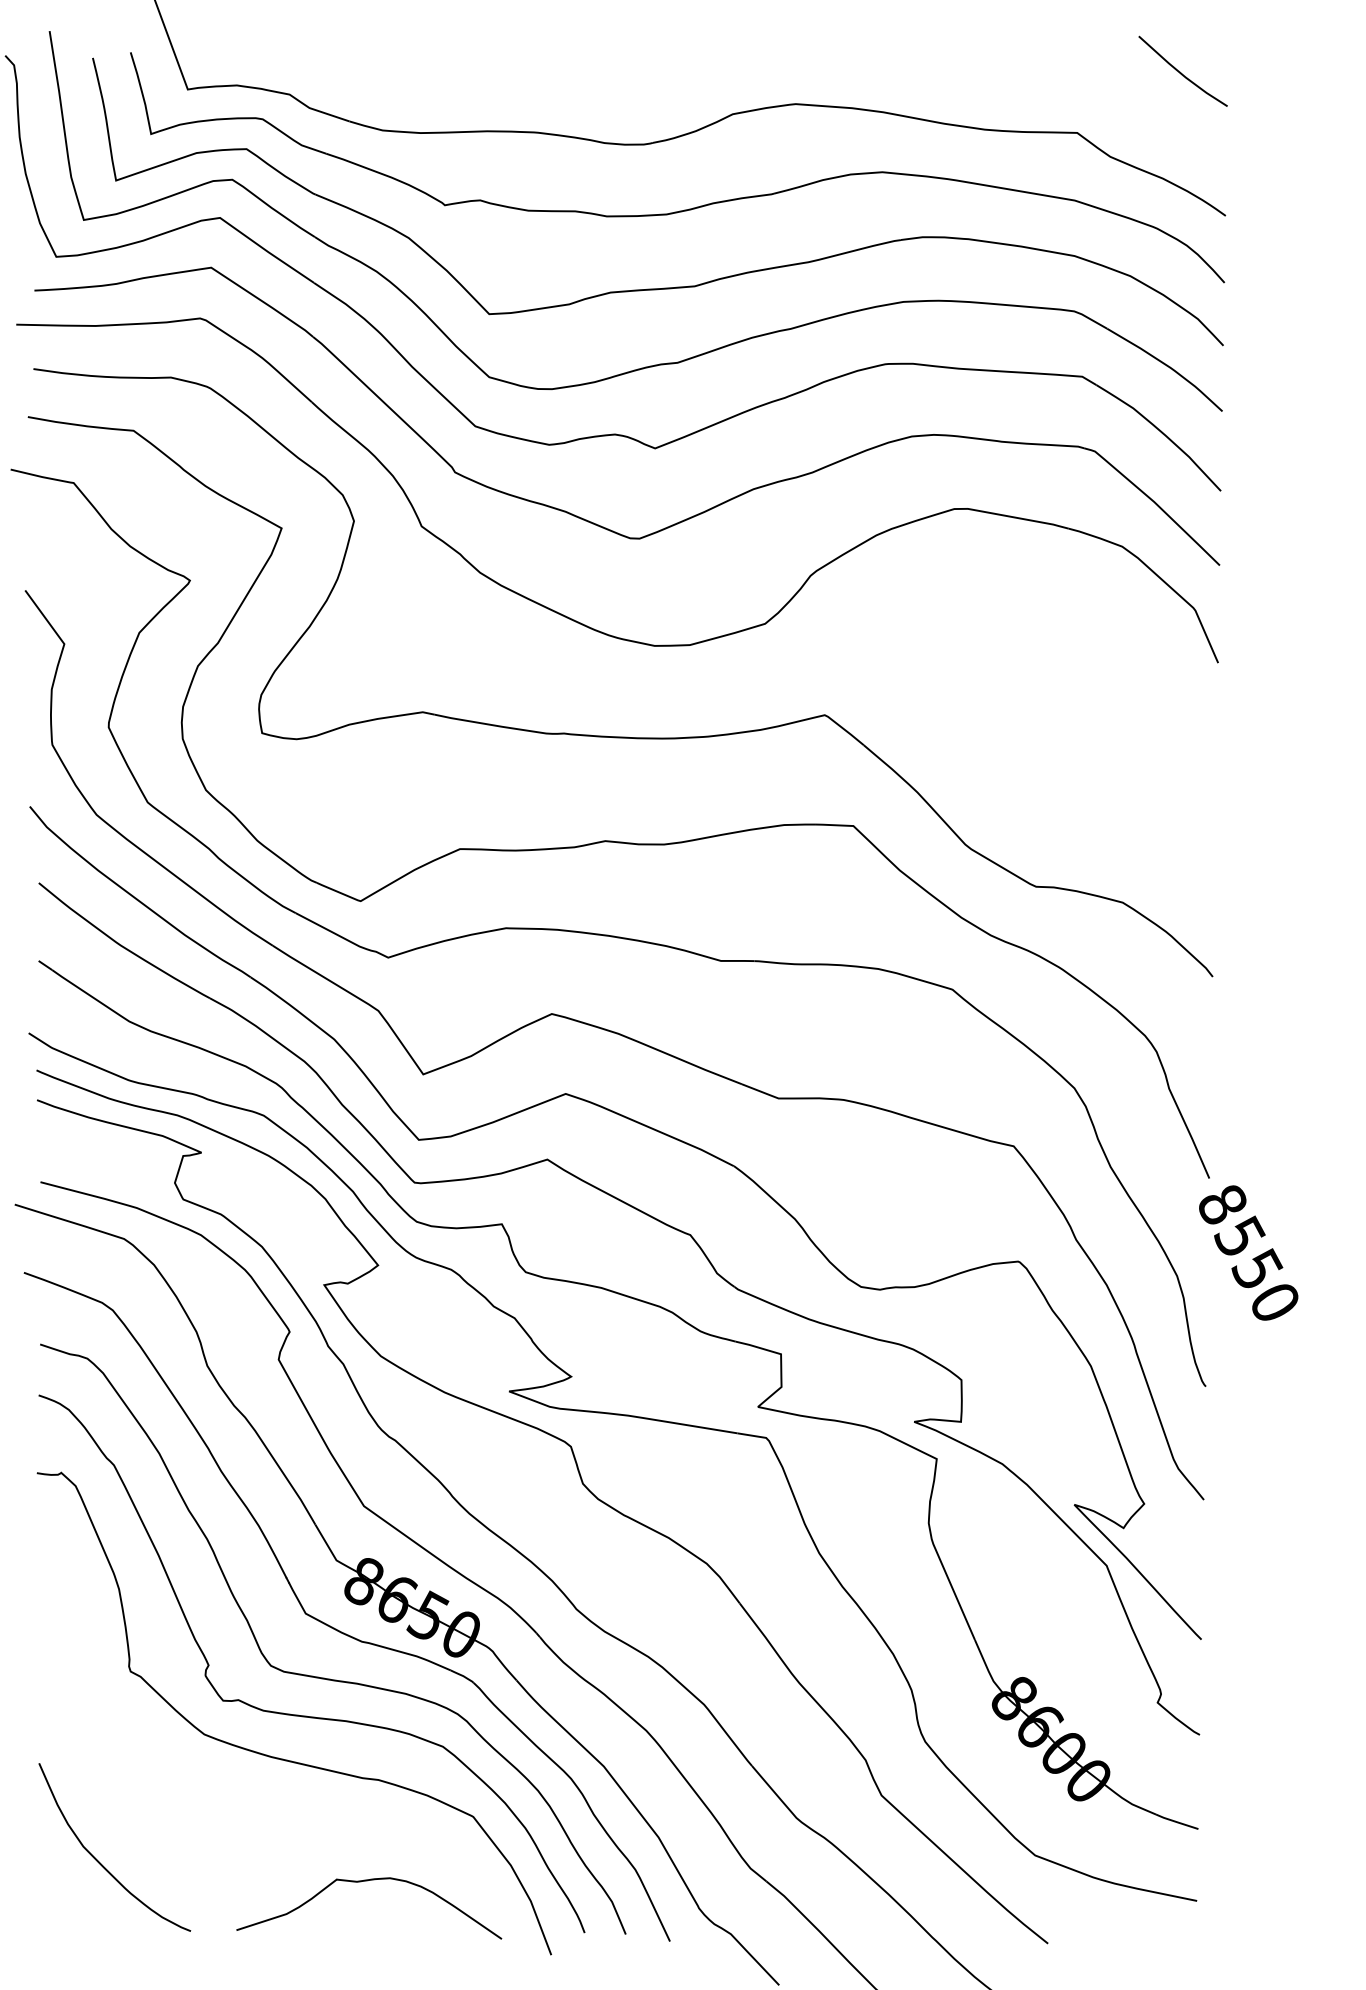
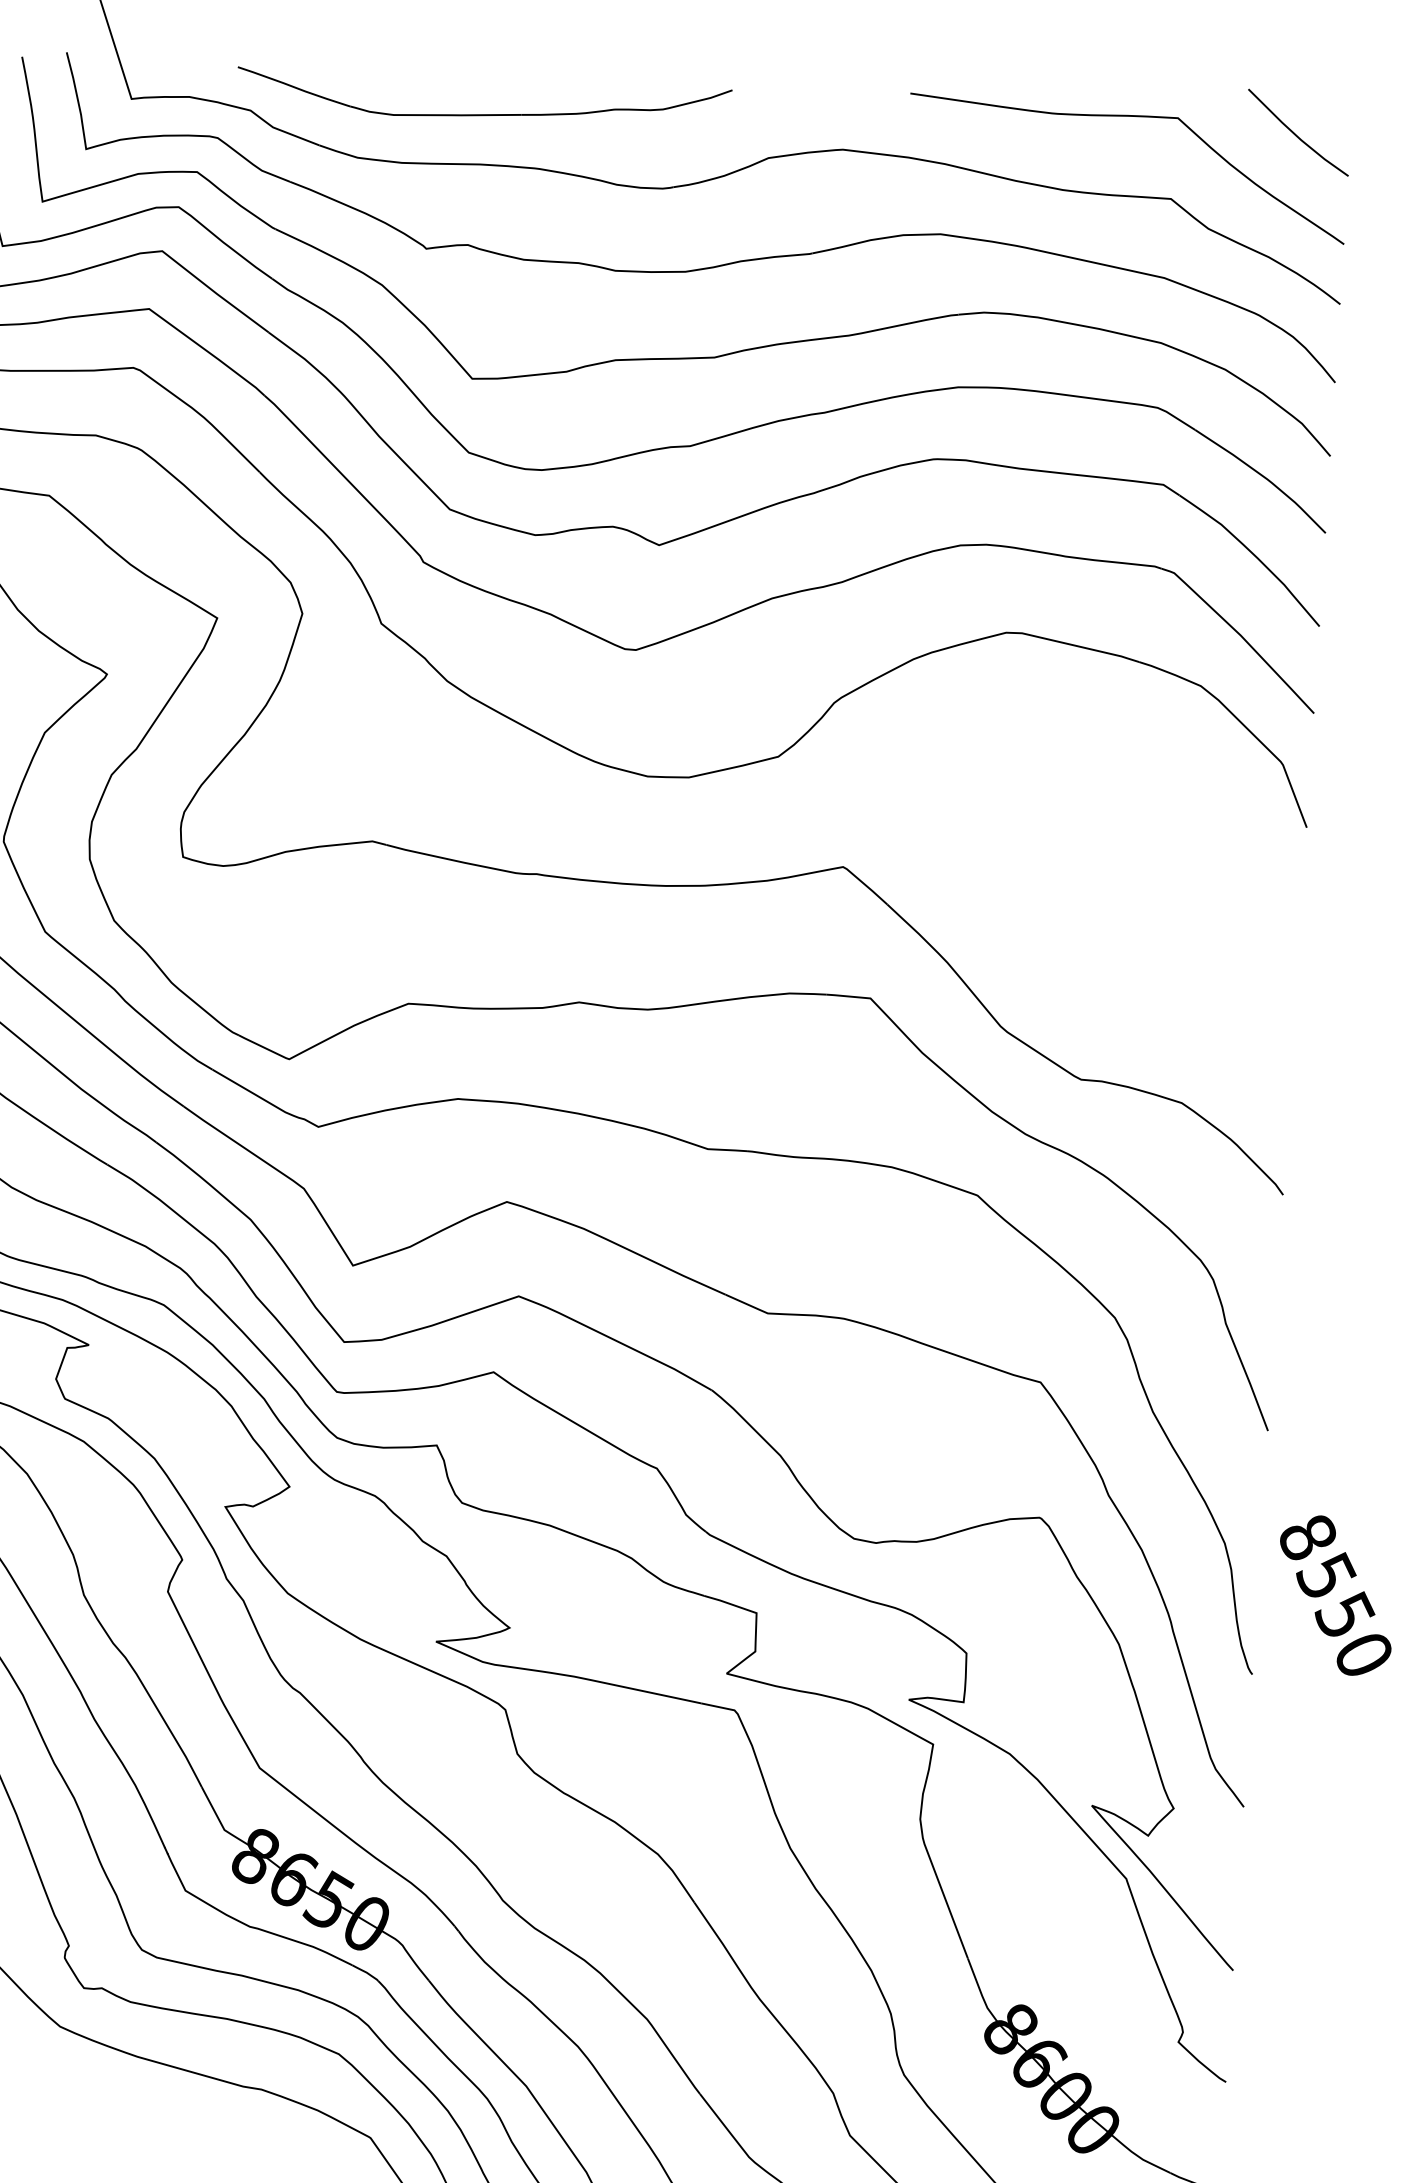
curve: (1038, 64) -> (1129, 116), added
part: (488, 88) -> (483, 114), added
text: (1248, 1252) -> (1335, 1594), moved

